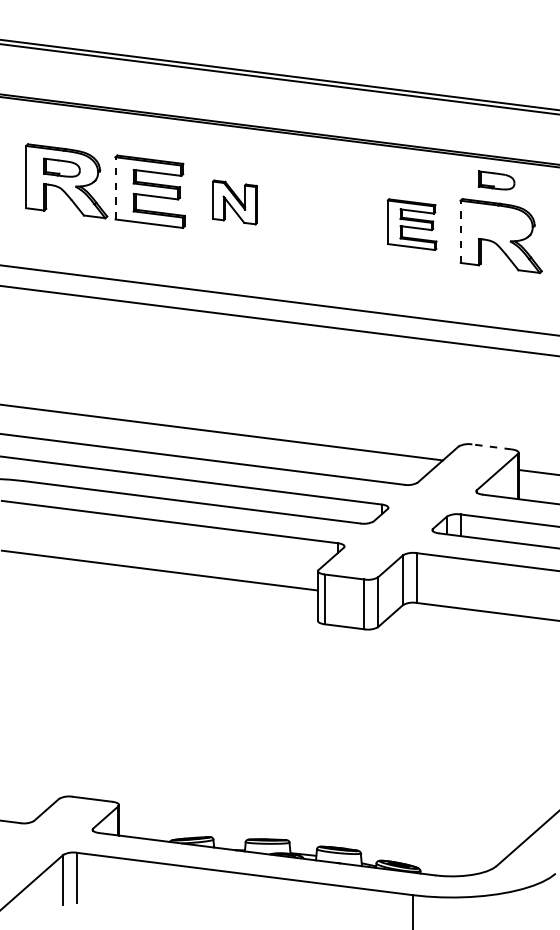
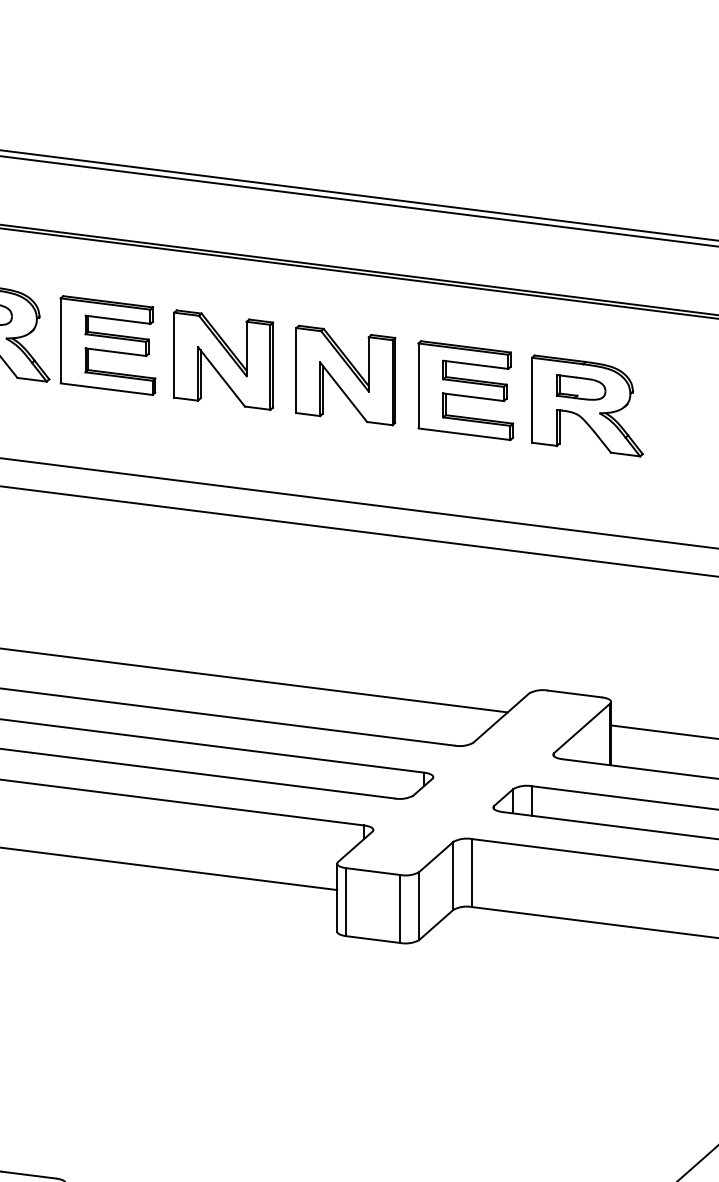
part: (496, 180) -> (580, 387), moved
line: (115, 187) -> (60, 339), dashed -> solid
part: (234, 202) -> (223, 360), size x1.67
part: (324, 213) -> (346, 375), added
part: (411, 224) -> (464, 390), size x1.43
line: (460, 231) -> (531, 399), dashed -> solid
line: (492, 446) -> (575, 693), dashed -> solid

